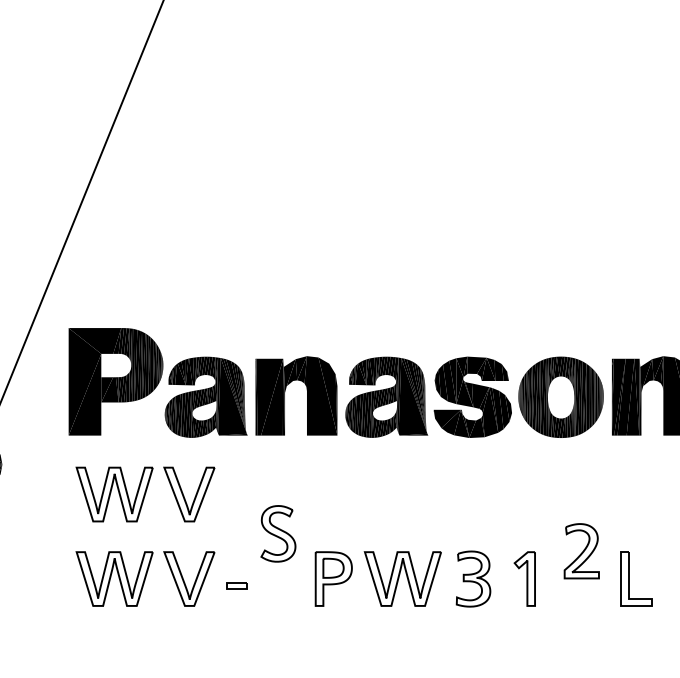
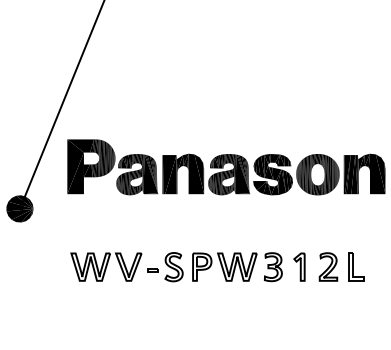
part: (145, 493) -> (106, 223), removed
part: (277, 534) -> (173, 267), moved
part: (581, 550) -> (328, 266), moved

